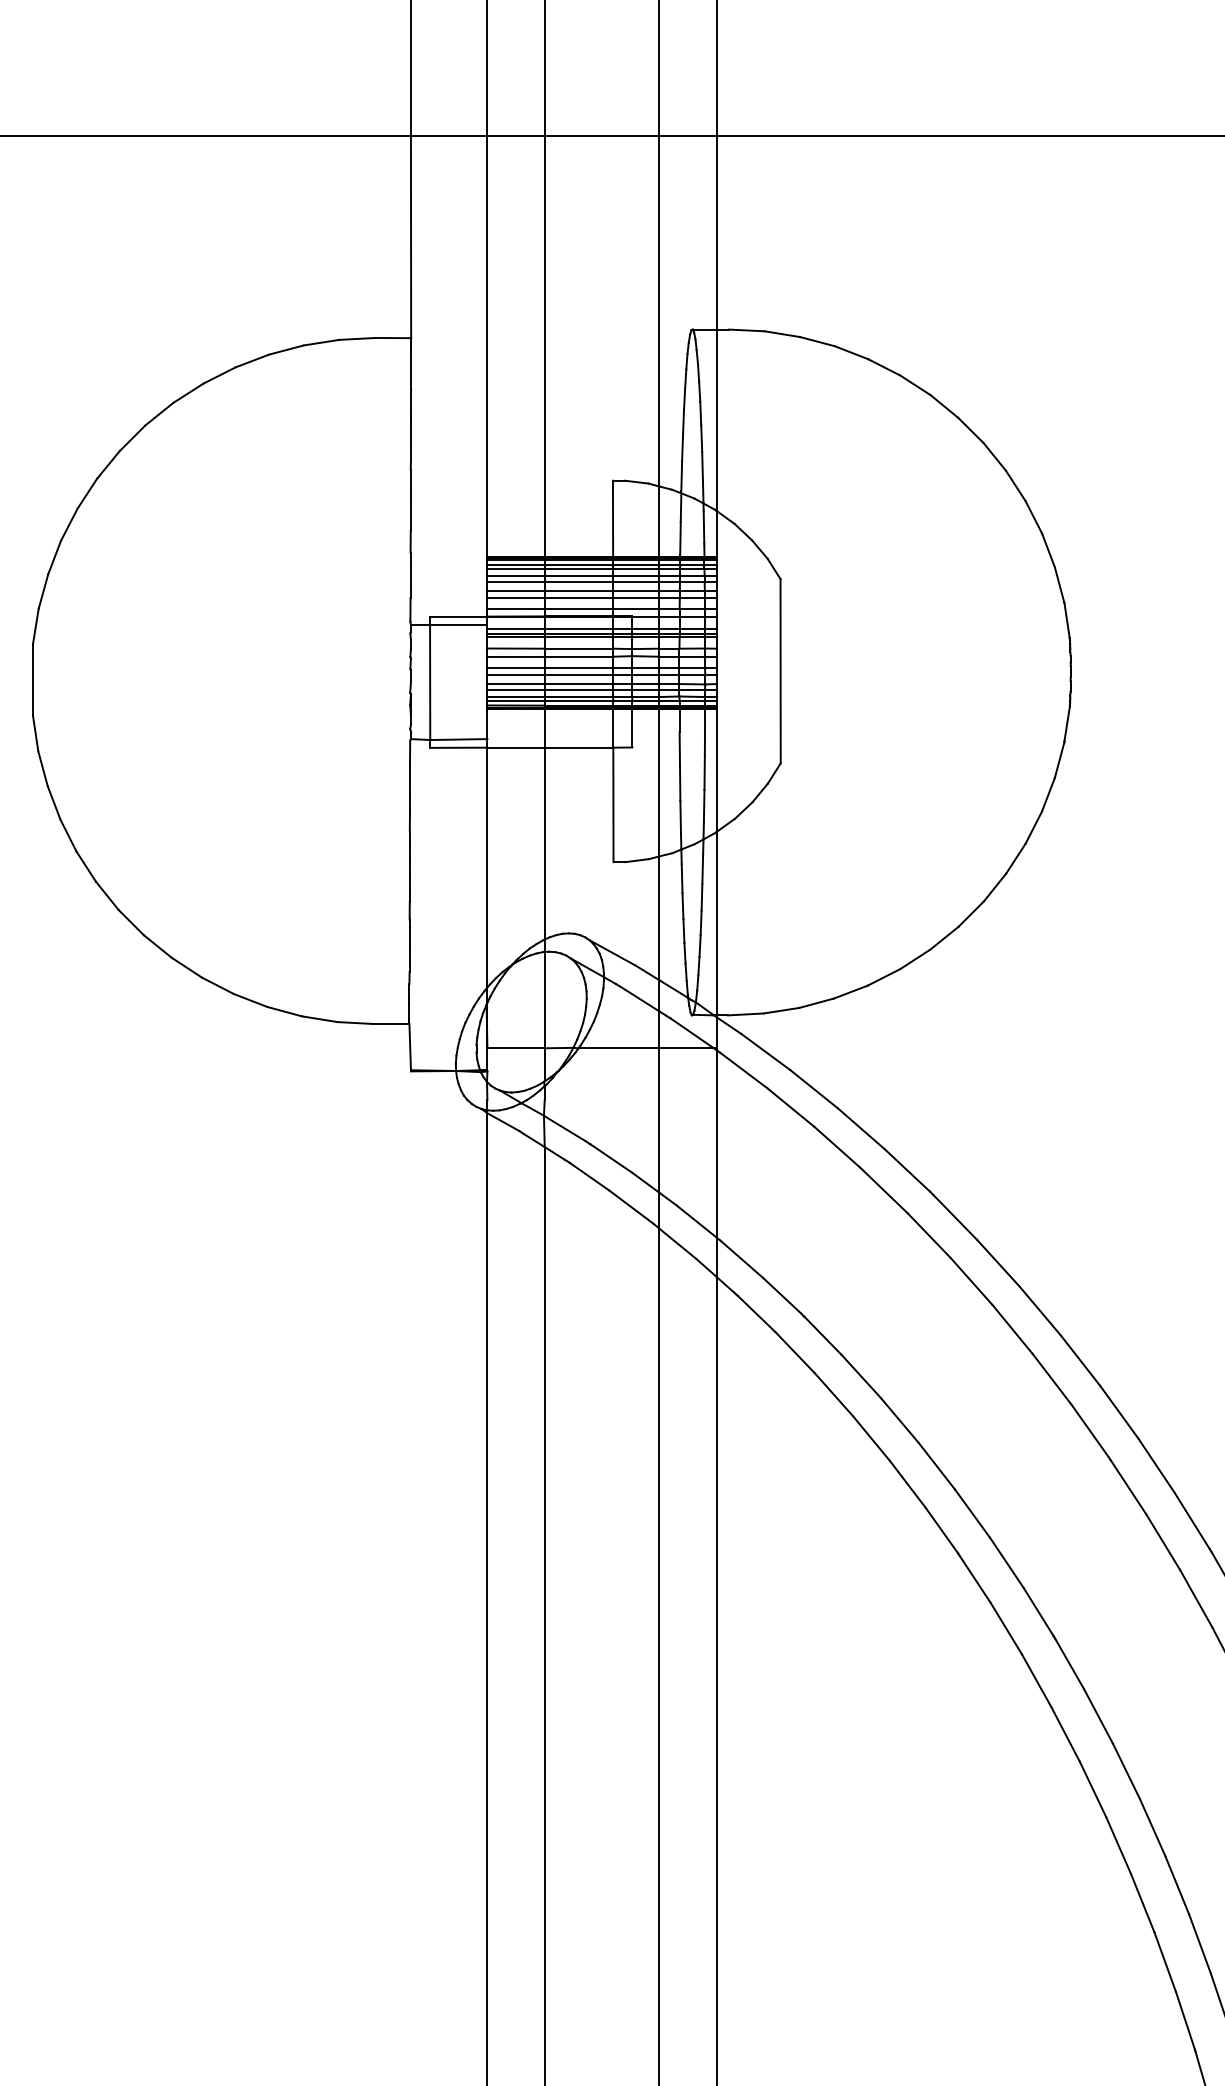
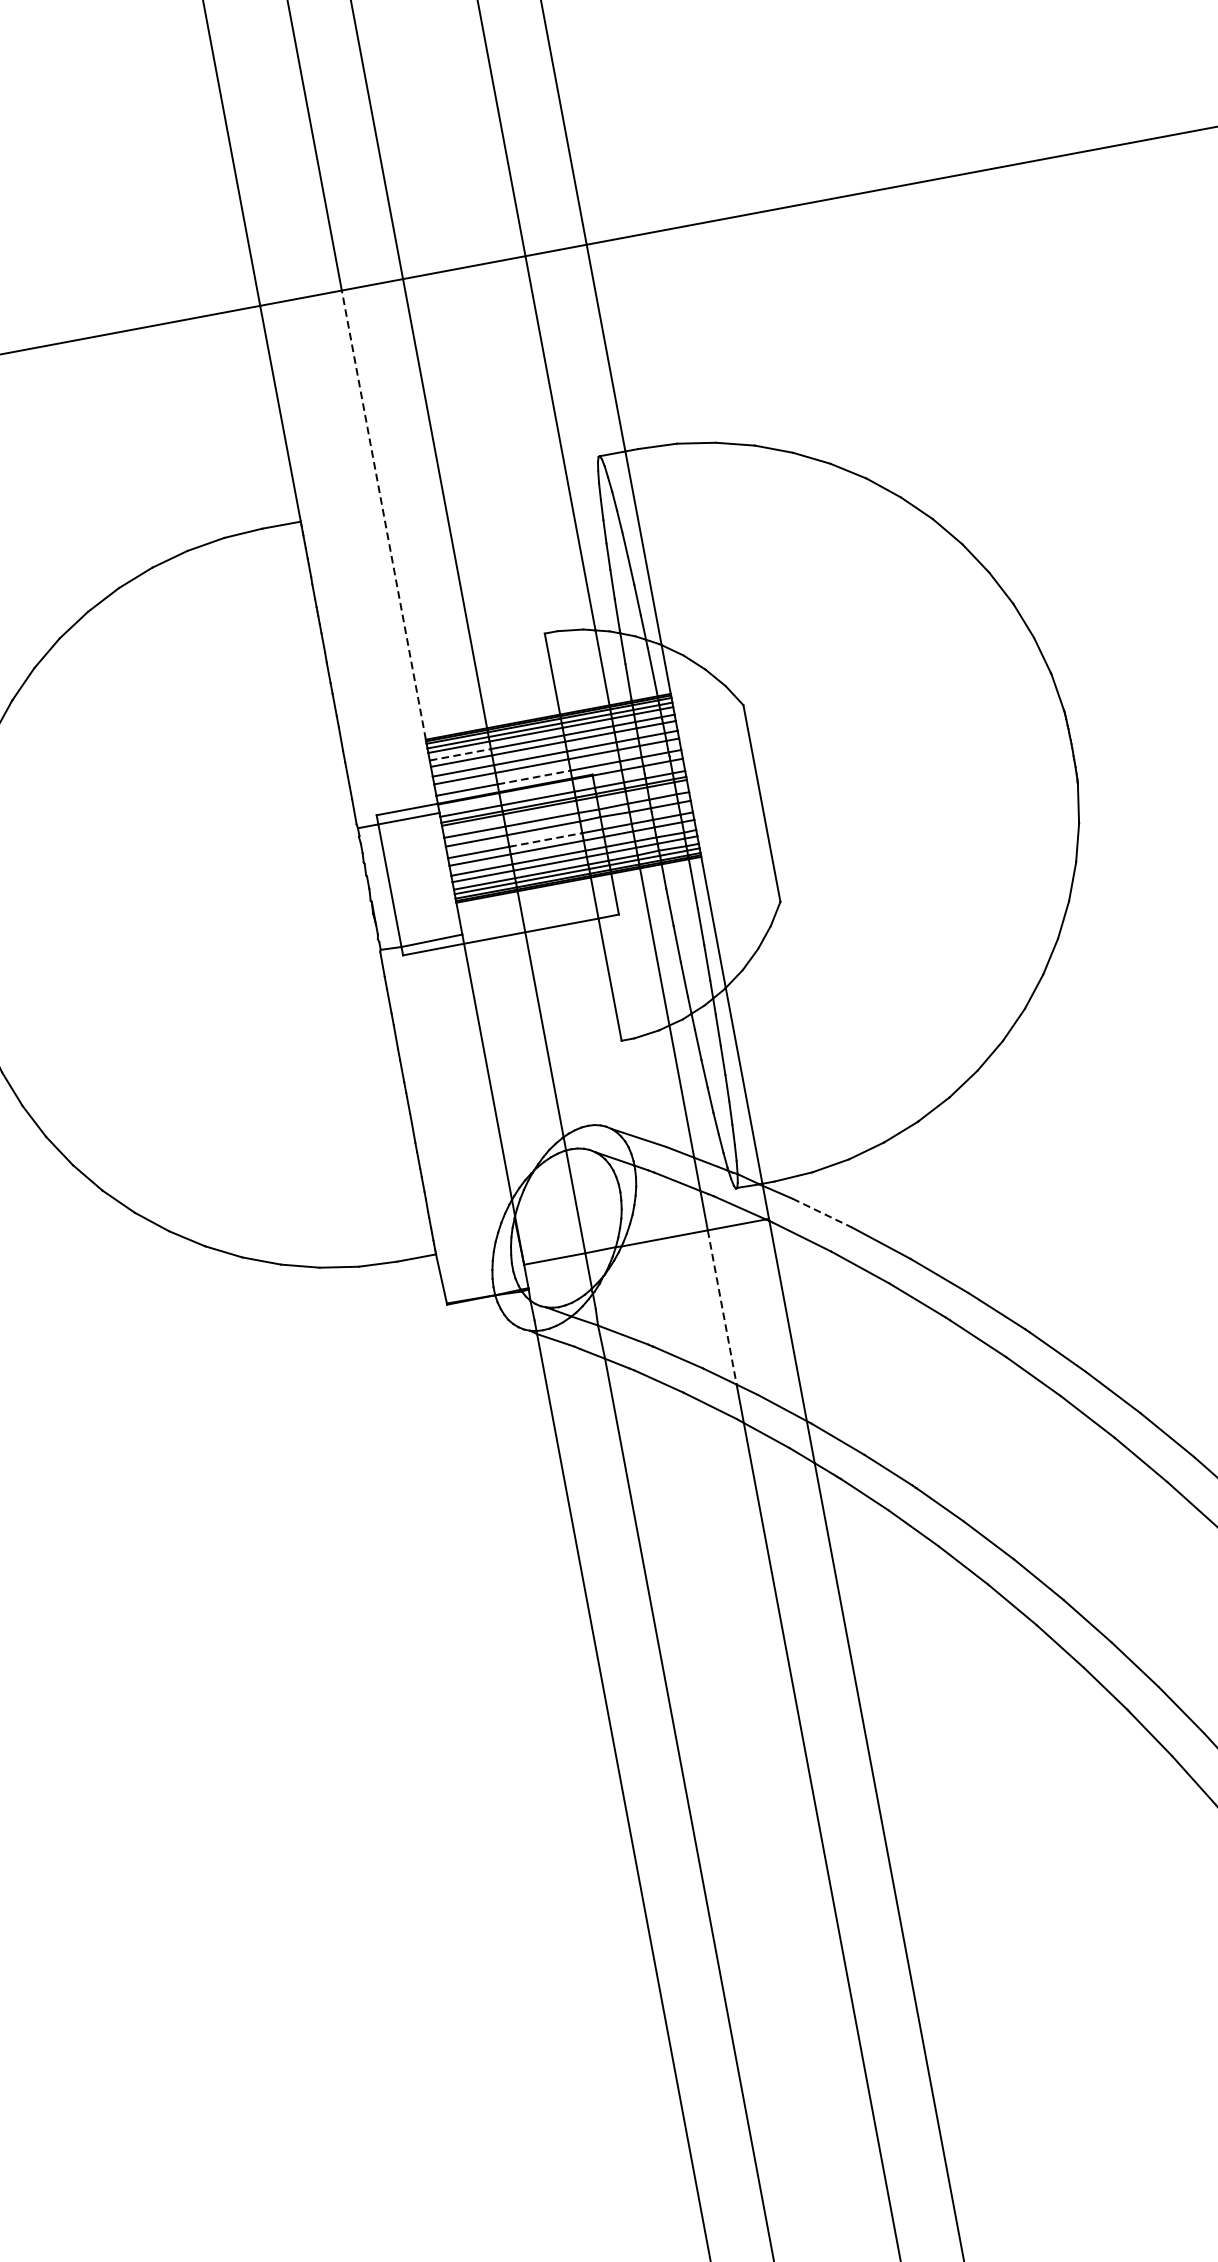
line: (487, 345) -> (383, 514), solid -> dashed
line: (516, 576) -> (460, 755), solid -> dashed
line: (579, 609) -> (534, 777), solid -> dashed
line: (579, 667) -> (546, 839), solid -> dashed
line: (766, 1052) -> (823, 1213), solid -> dashed
line: (659, 1121) -> (722, 1308), solid -> dashed

